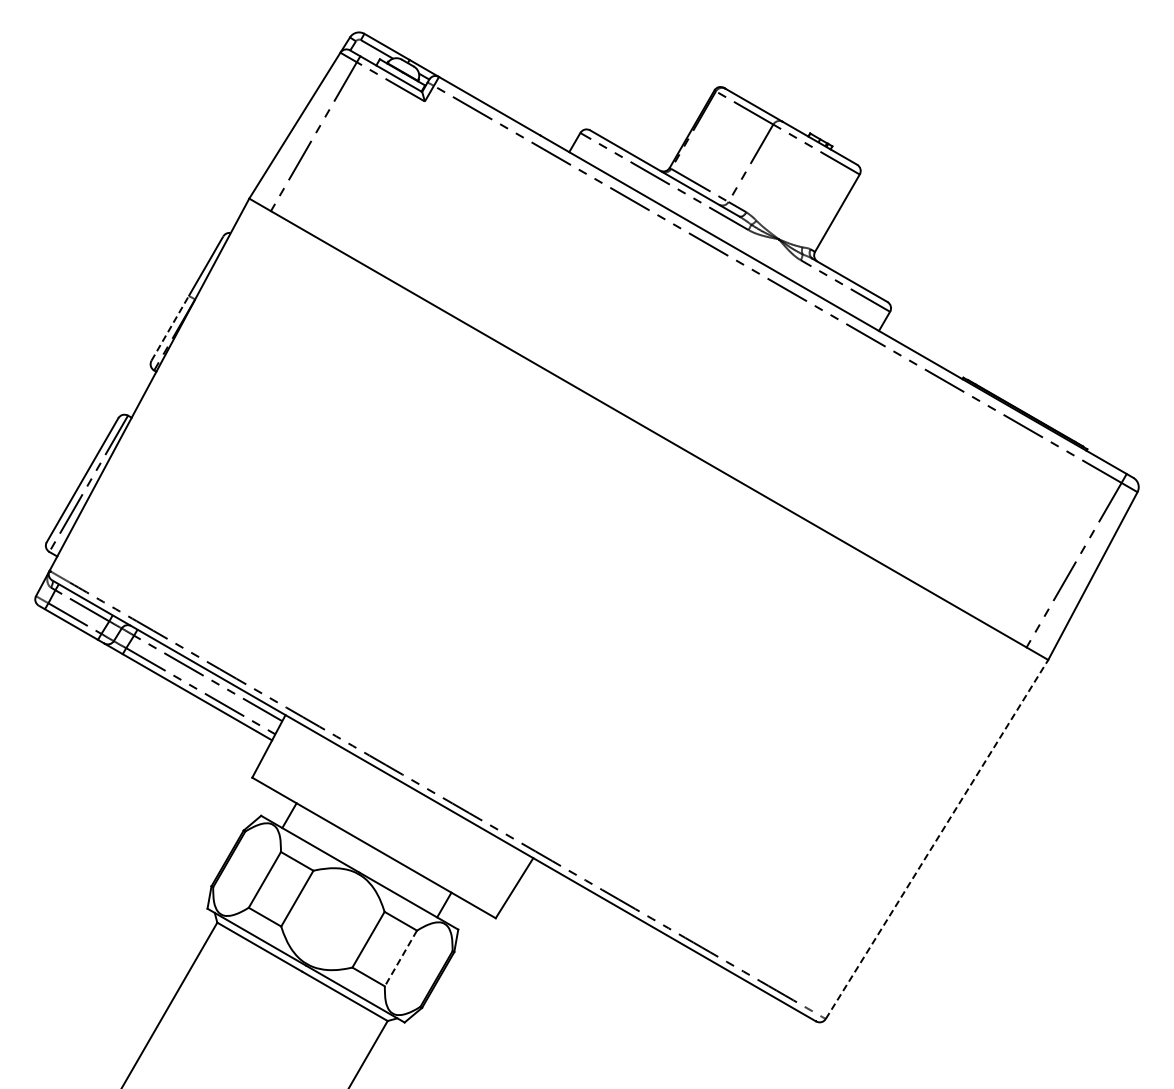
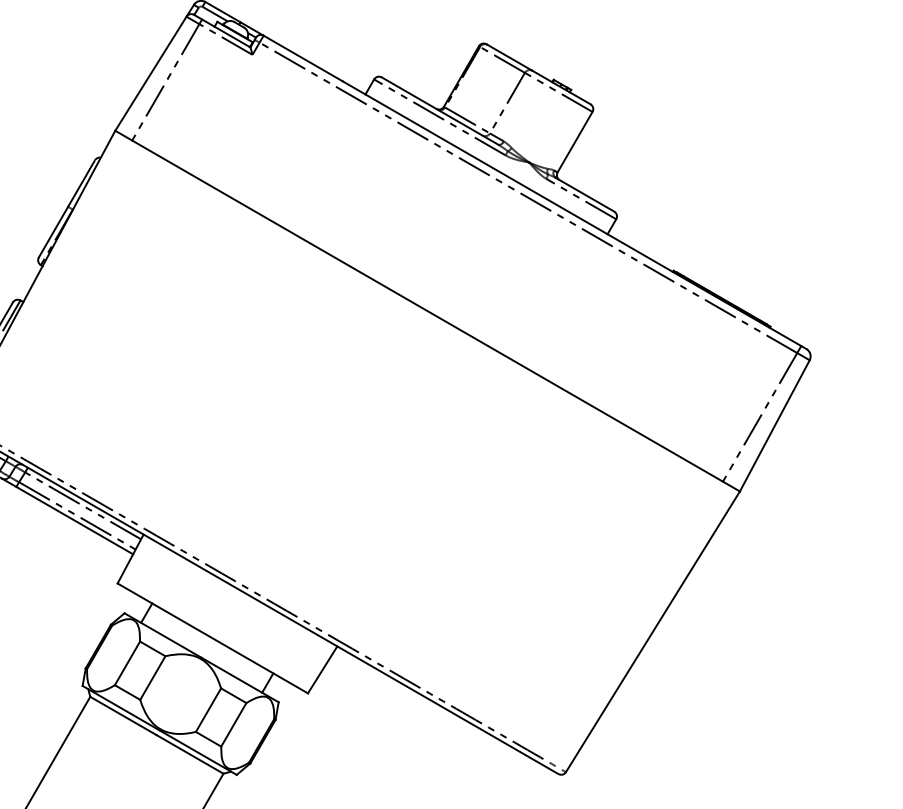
line: (170, 328) -> (53, 232), dashed -> solid
line: (937, 839) -> (653, 631), dashed -> solid
line: (400, 958) -> (233, 724), dashed -> solid

